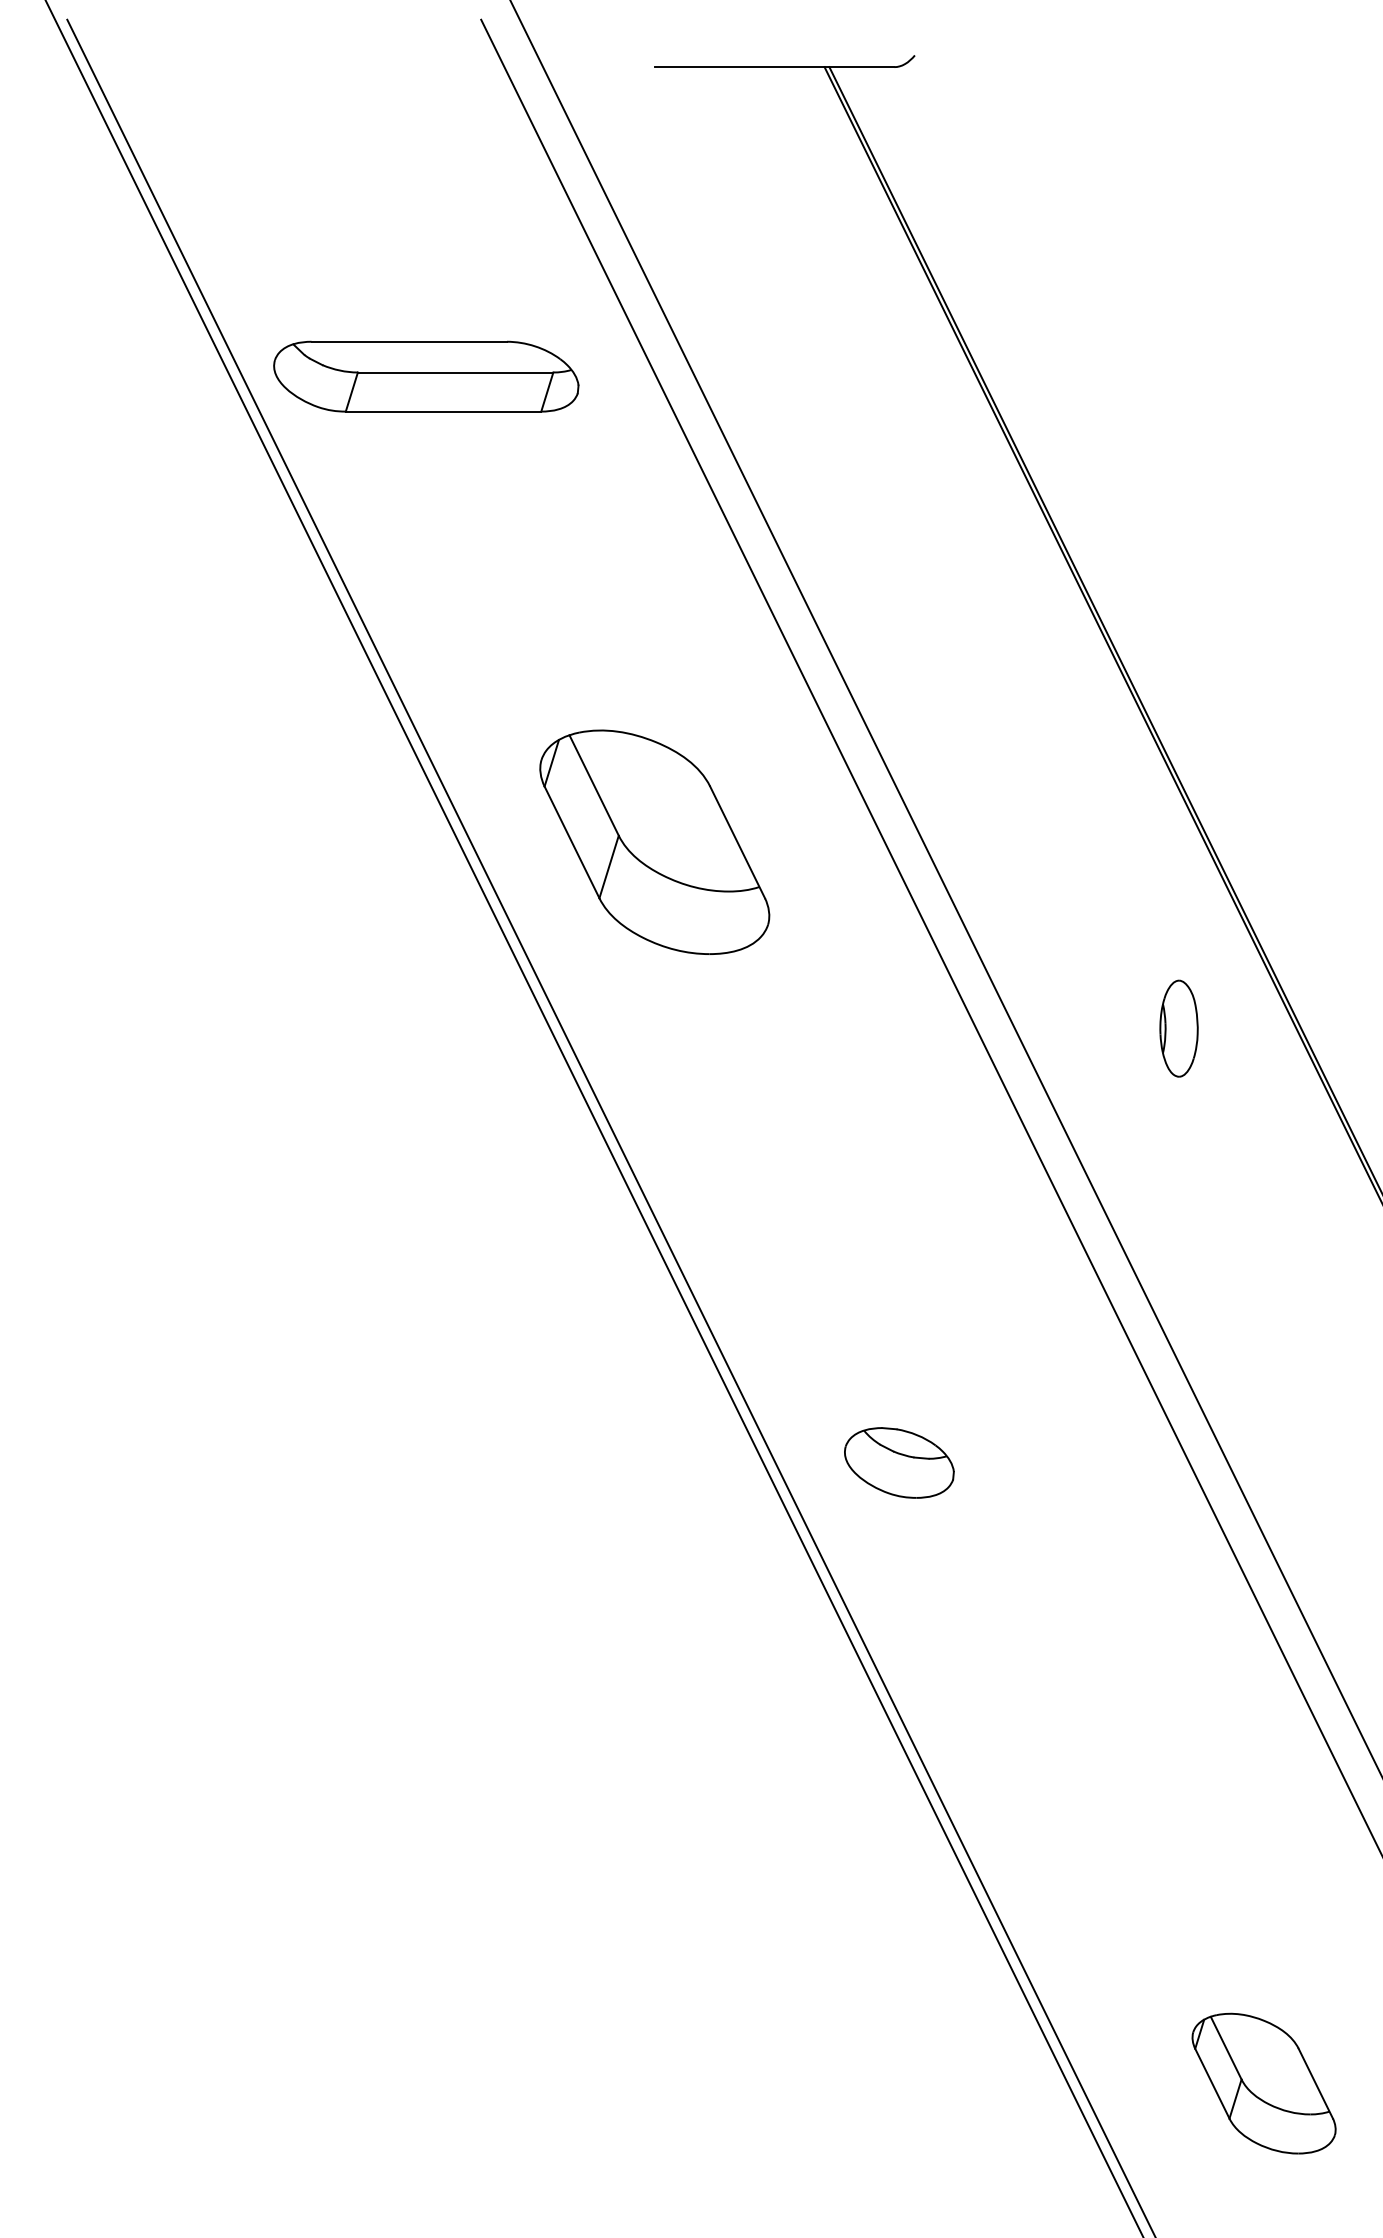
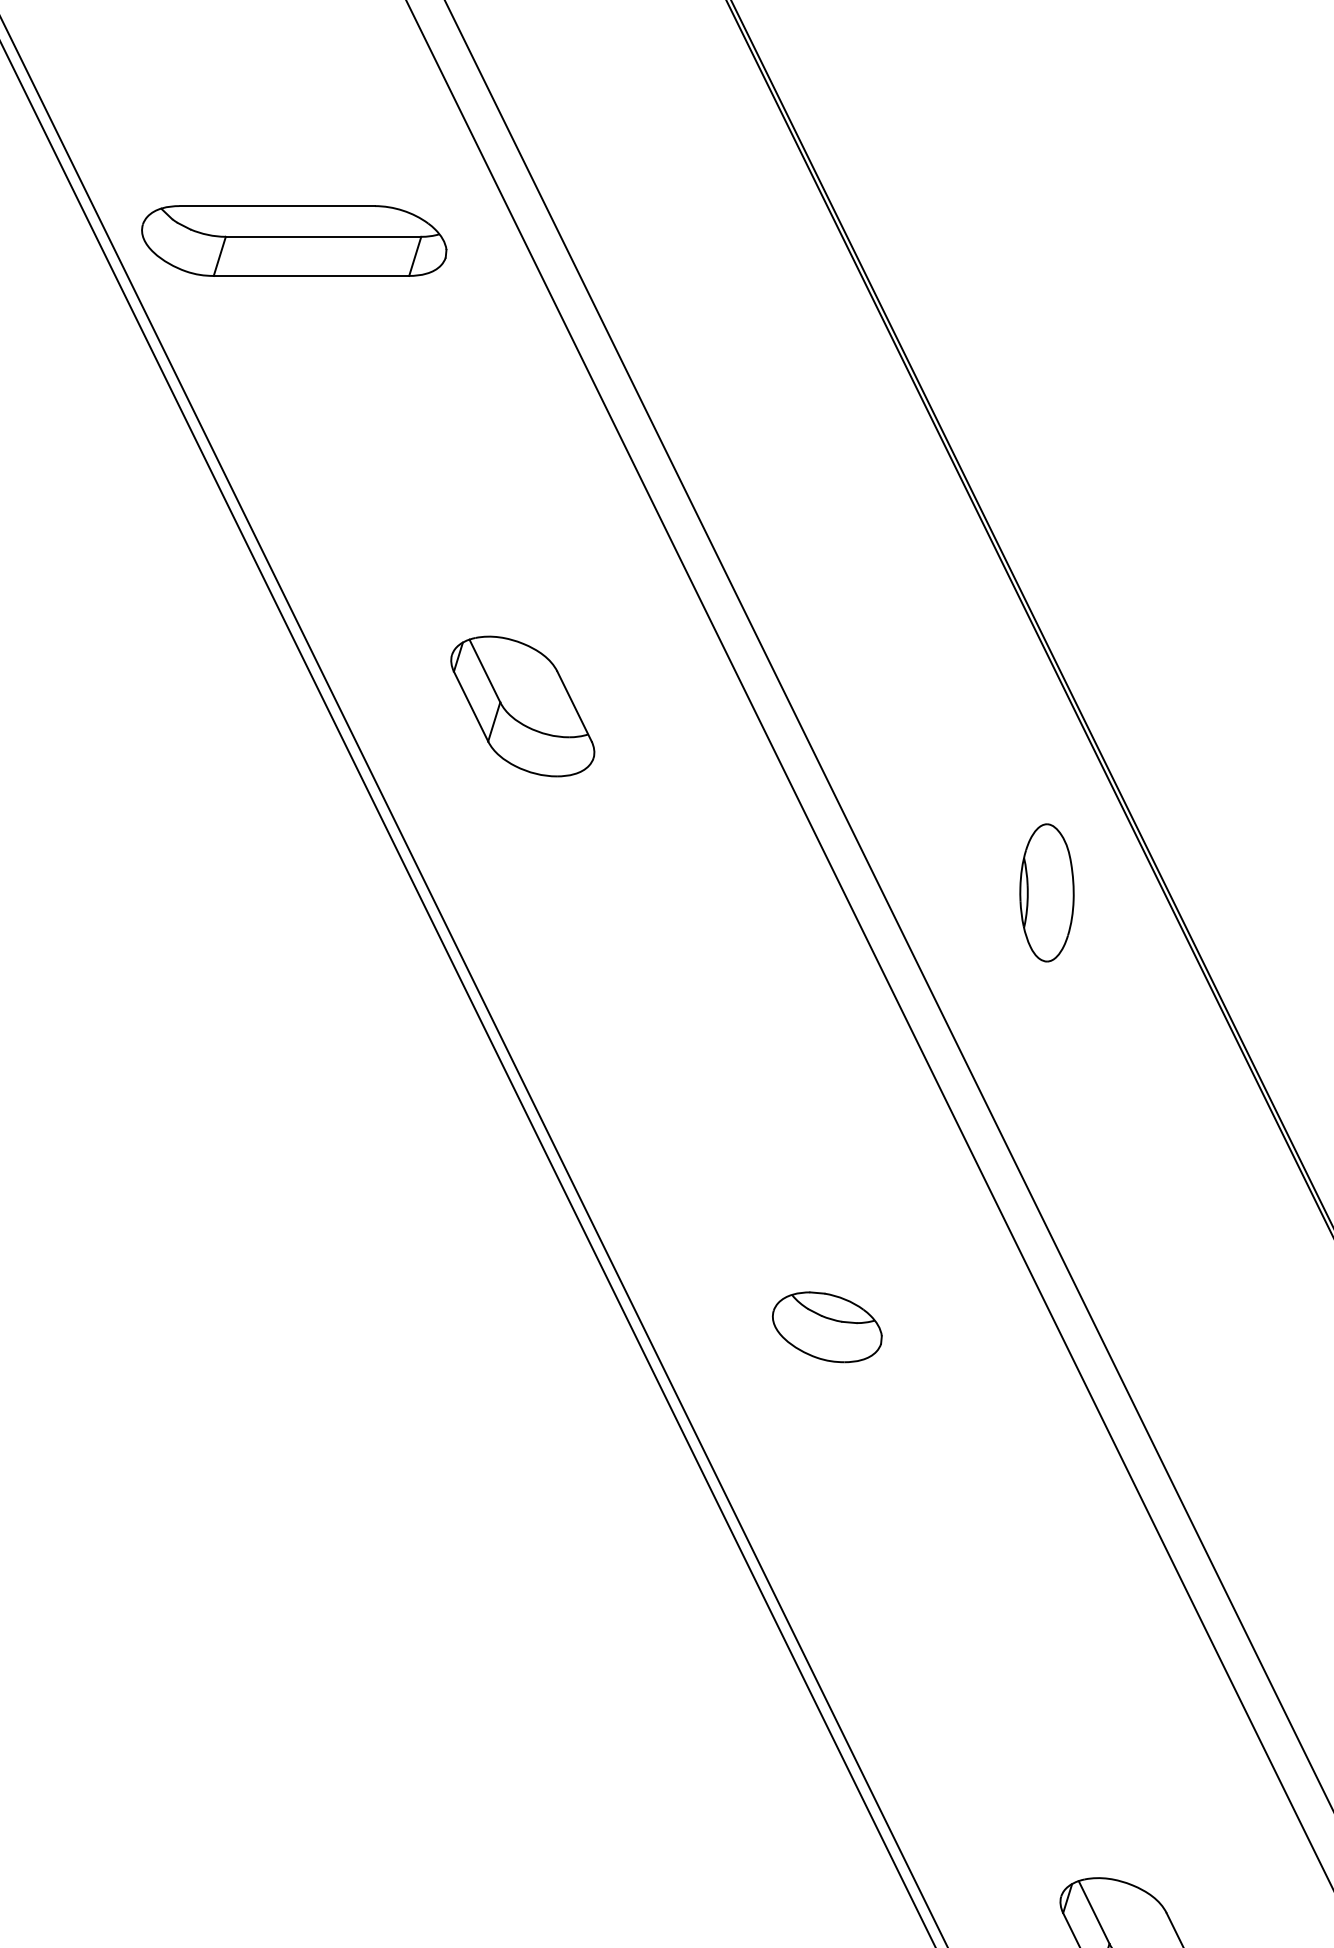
part: (654, 841) -> (522, 705), size x0.62
part: (1178, 1028) -> (1046, 892), size x1.43
part: (899, 1462) -> (827, 1326), moved

